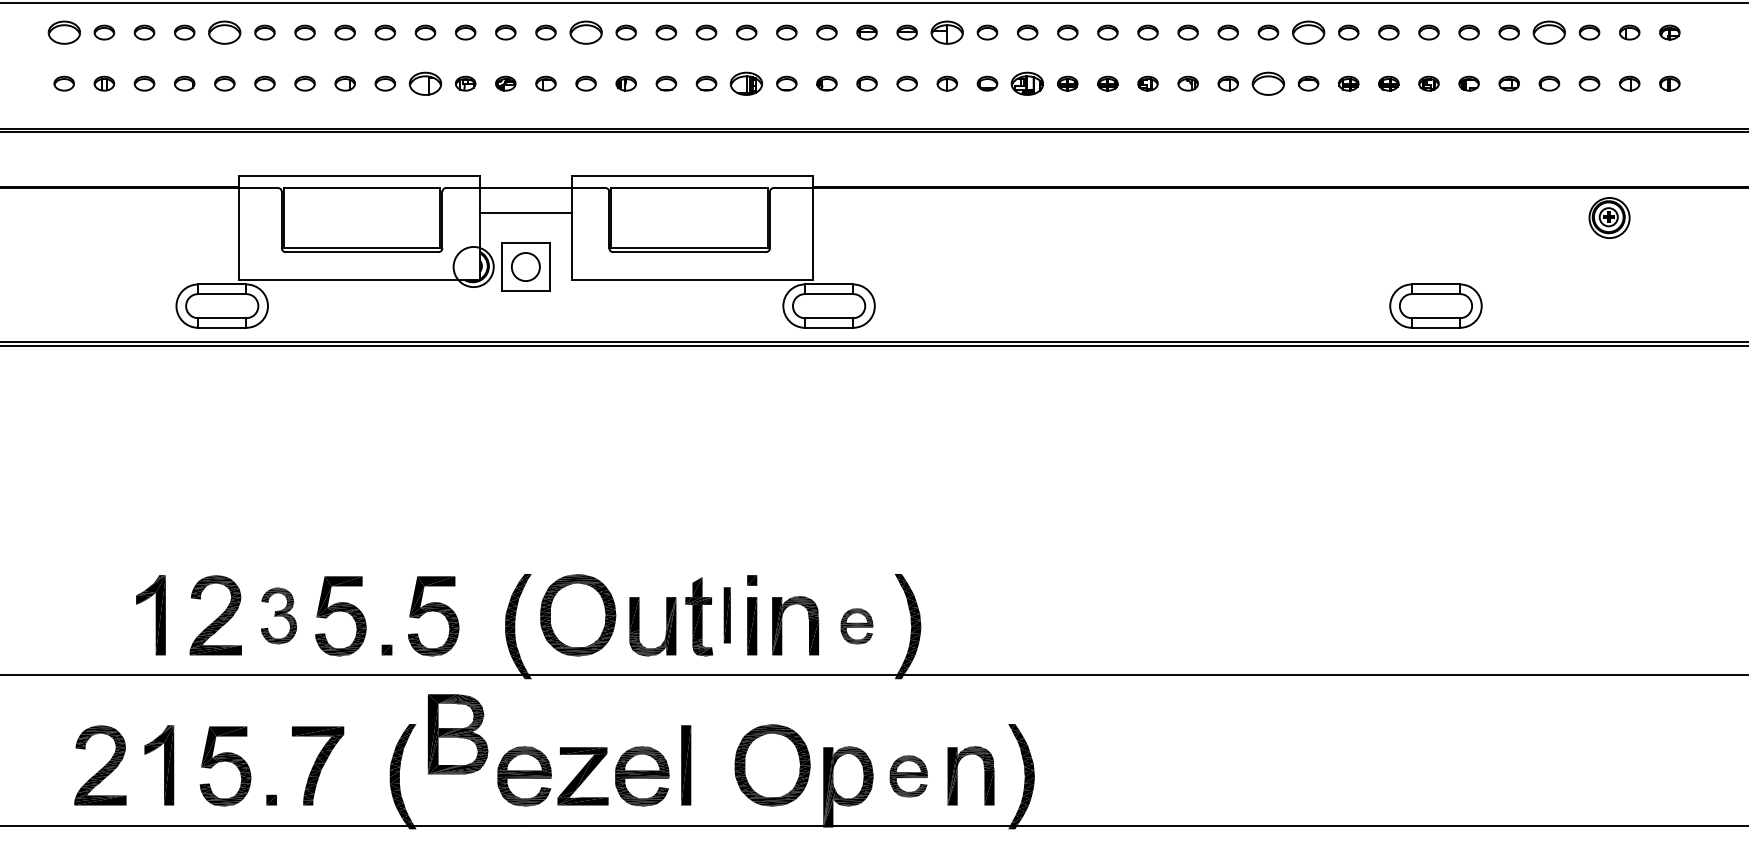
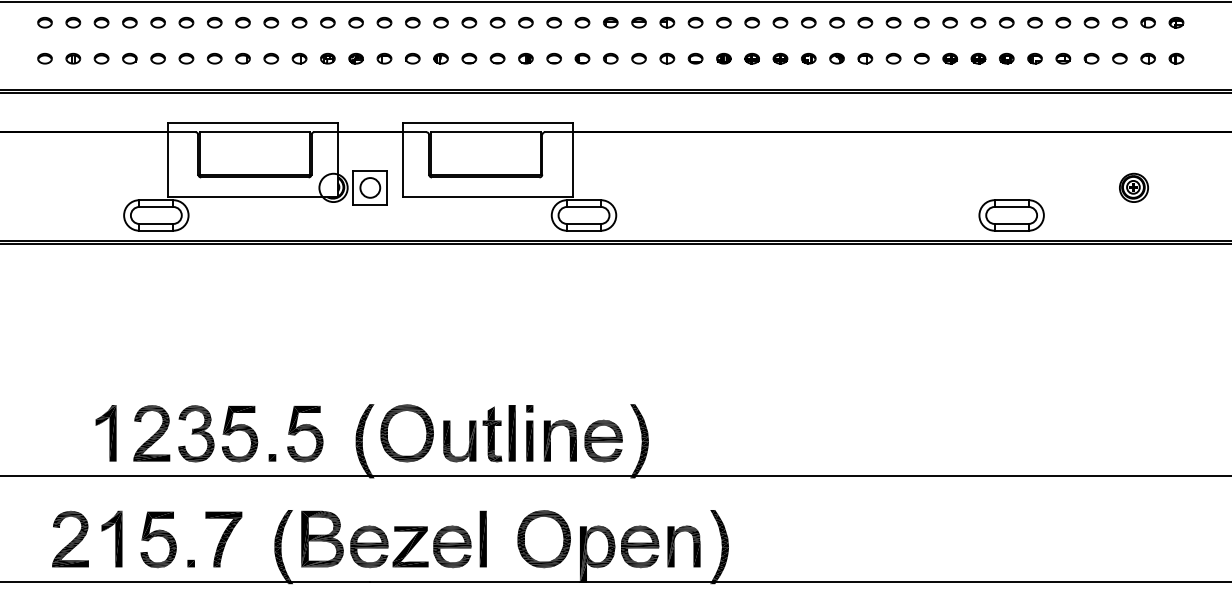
part: (63, 32) -> (44, 22), size x0.62
part: (224, 32) -> (157, 22), size x0.62
part: (585, 32) -> (412, 22), size x0.62
part: (947, 32) -> (667, 22), size x0.62
part: (1308, 32) -> (921, 22), size x0.62
part: (1549, 32) -> (1091, 22), size x0.62
part: (425, 83) -> (299, 58), size x0.62
part: (746, 83) -> (525, 58), size x0.62
part: (1027, 83) -> (723, 58), size x0.62
part: (1268, 83) -> (893, 58), size x0.62
line: (525, 213) -> (370, 131), moved
part: (1609, 217) -> (1133, 187), moved
part: (278, 615) -> (195, 433), size x1.43
part: (727, 615) -> (512, 433), size x1.43
part: (856, 626) -> (603, 441), size x1.67
part: (457, 734) -> (322, 539), moved
part: (908, 776) -> (639, 546), size x1.43

